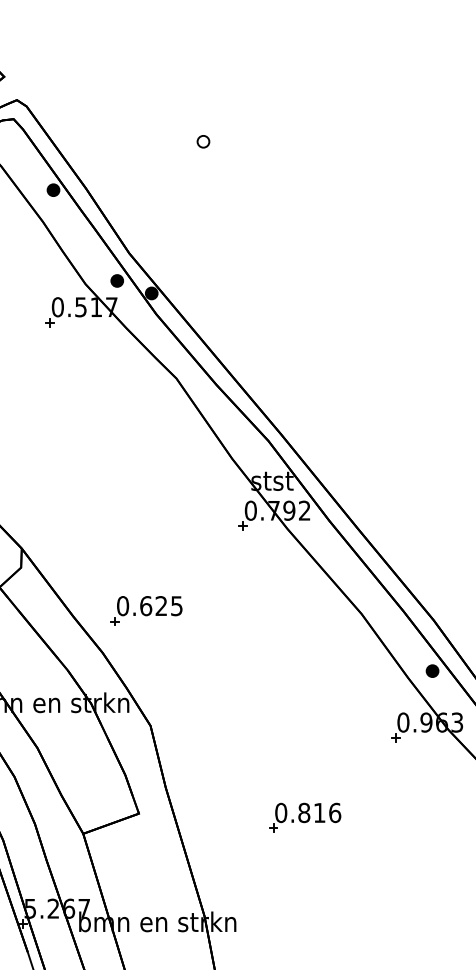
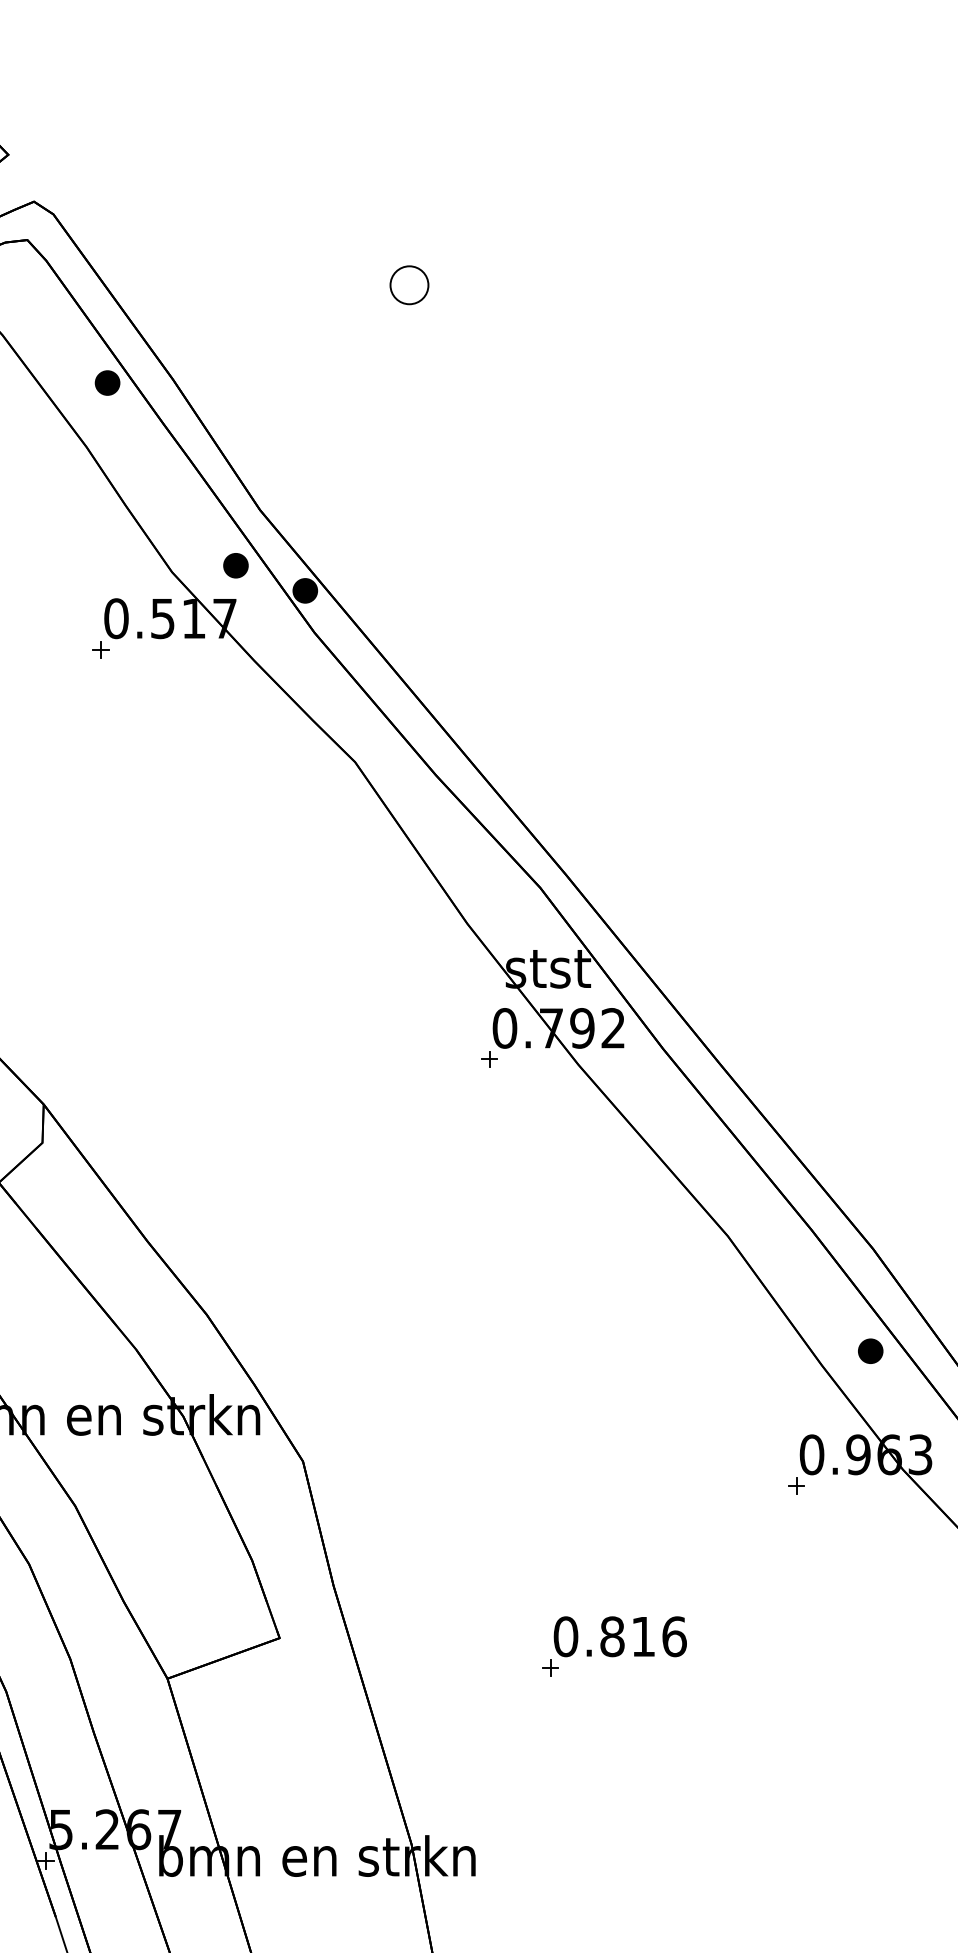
part: (203, 141) -> (409, 284), size x1.6
part: (146, 610) -> (294, 1229), removed

